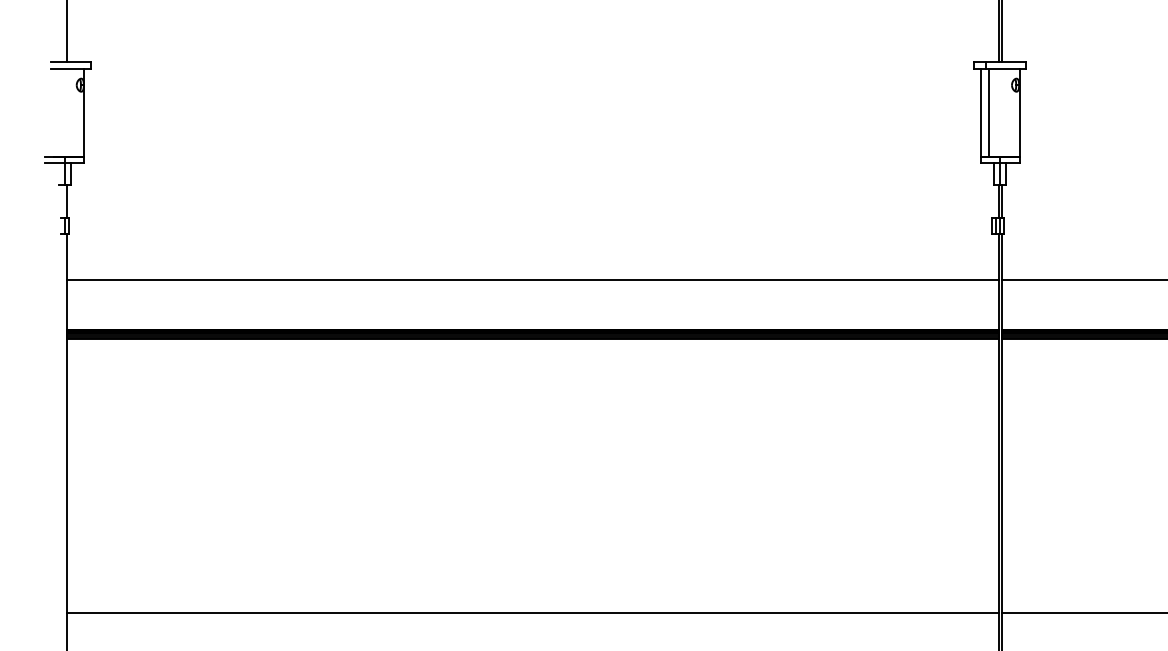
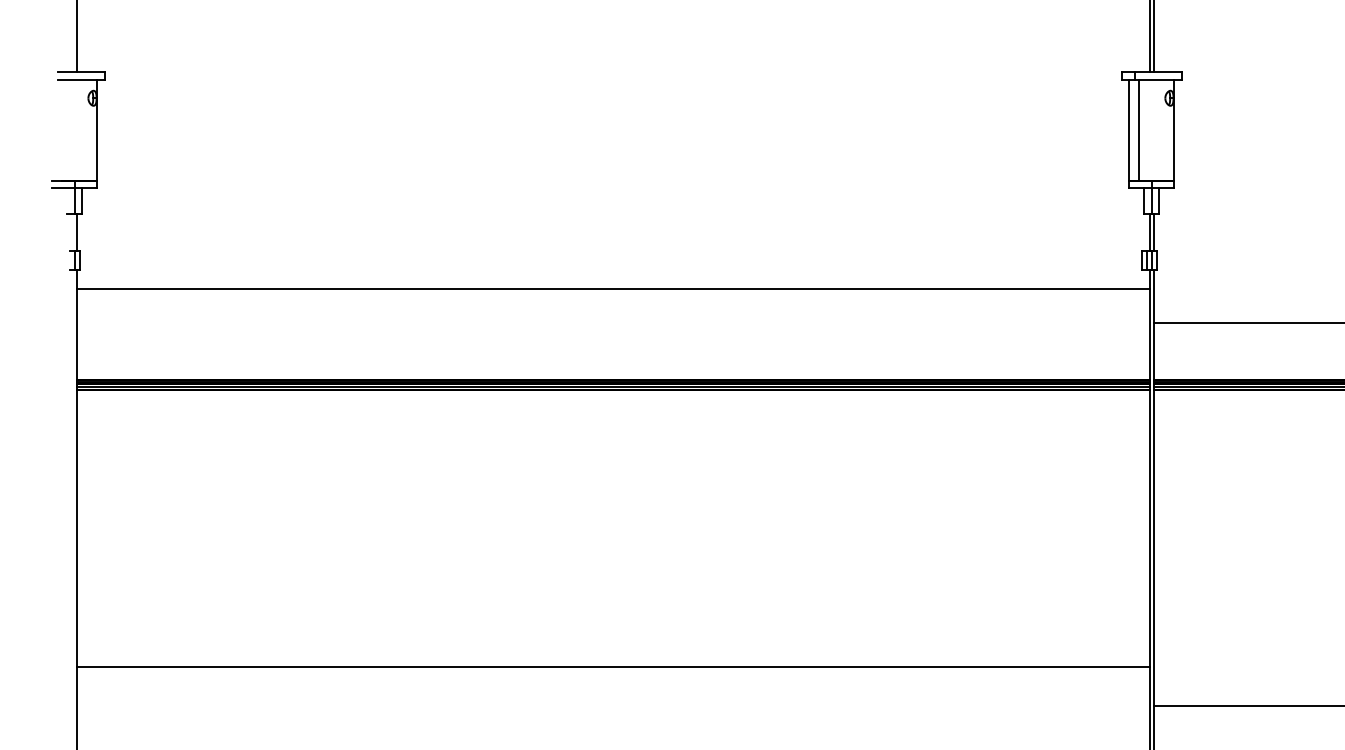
line: (532, 280) -> (613, 288), moved
line: (532, 613) -> (613, 667), moved

